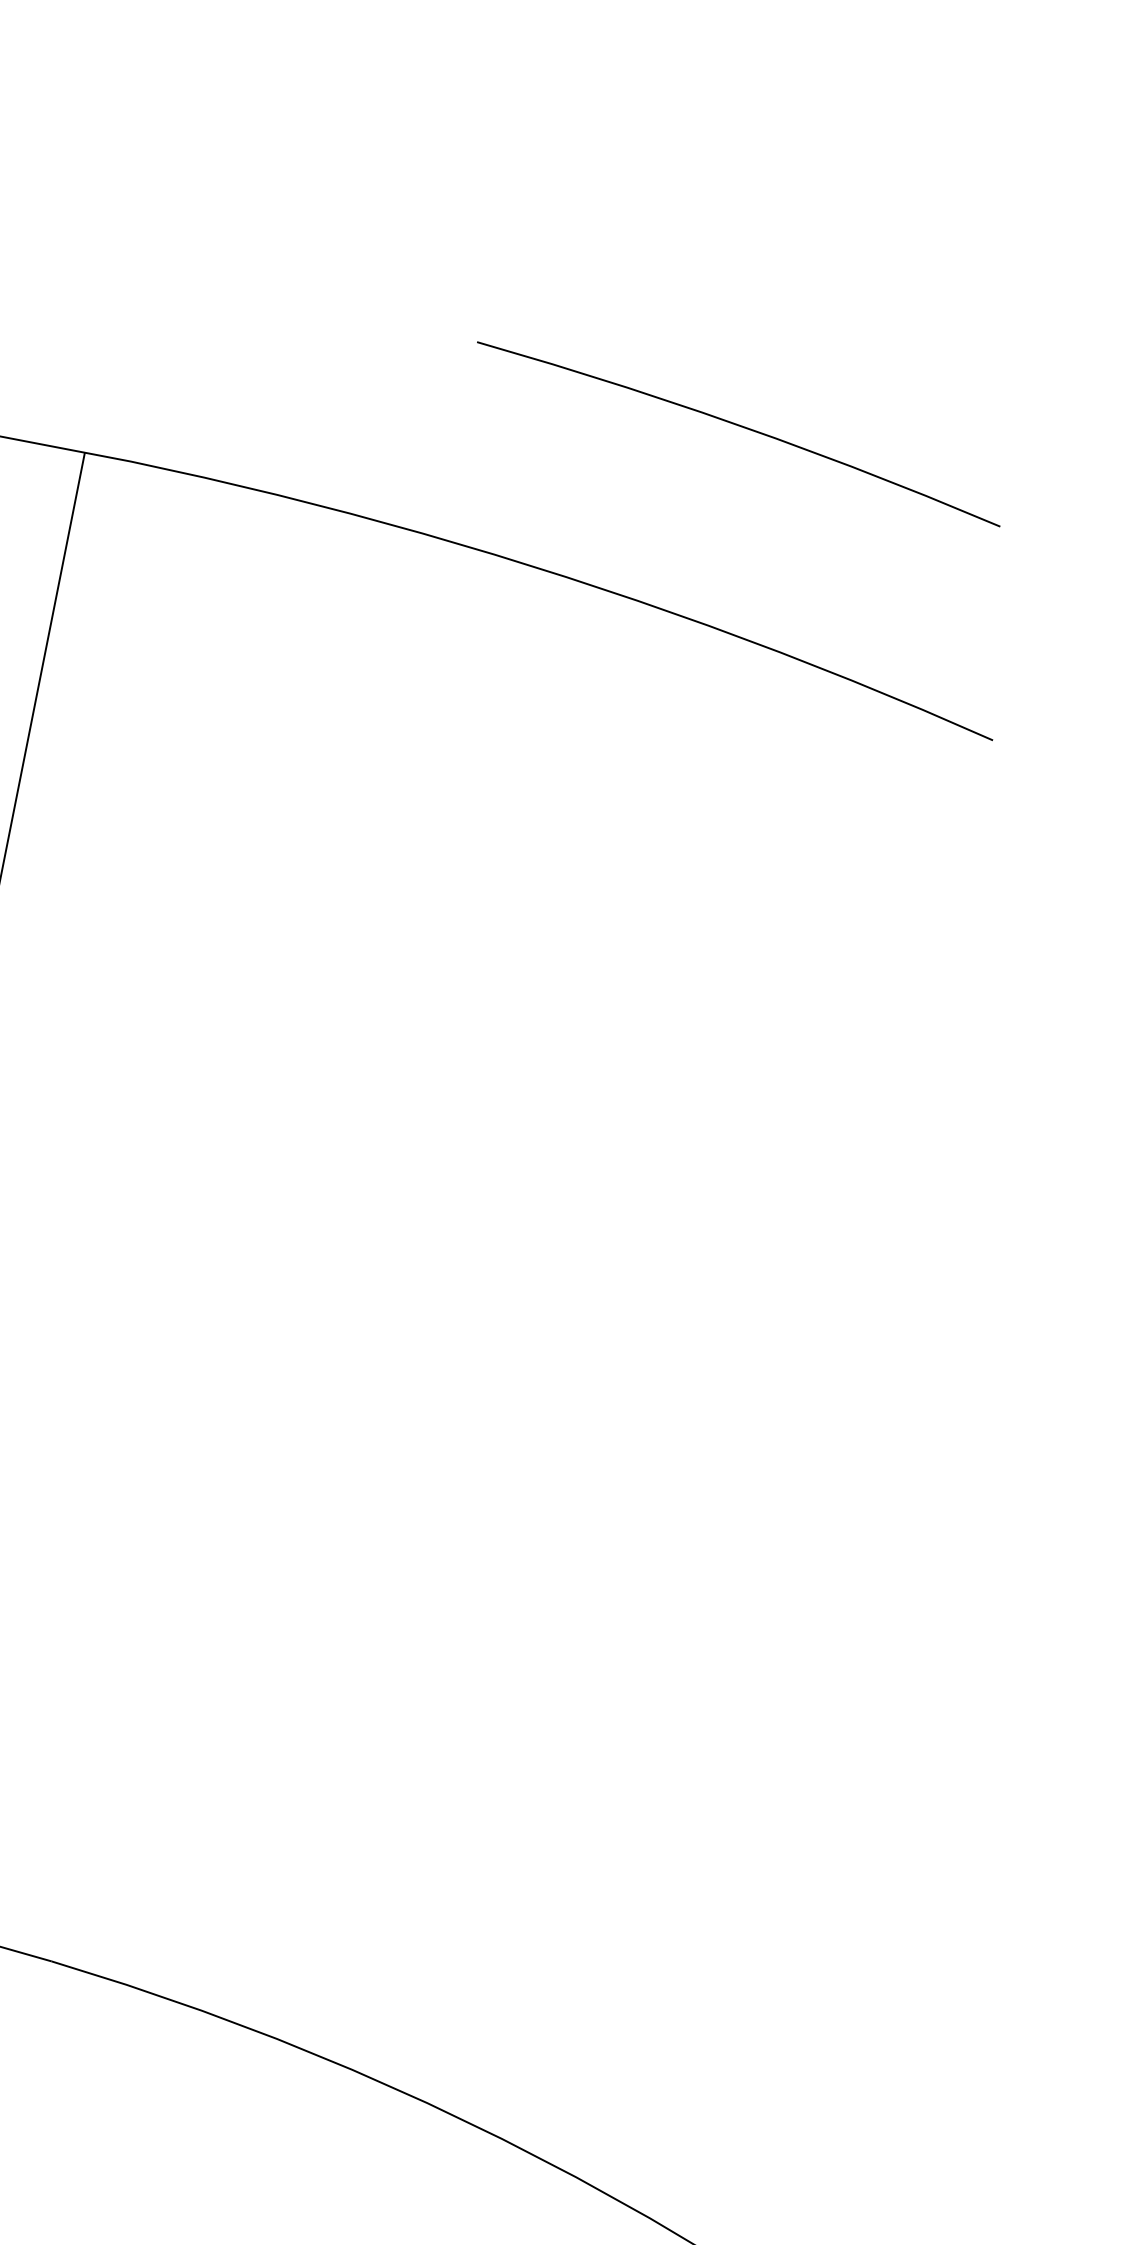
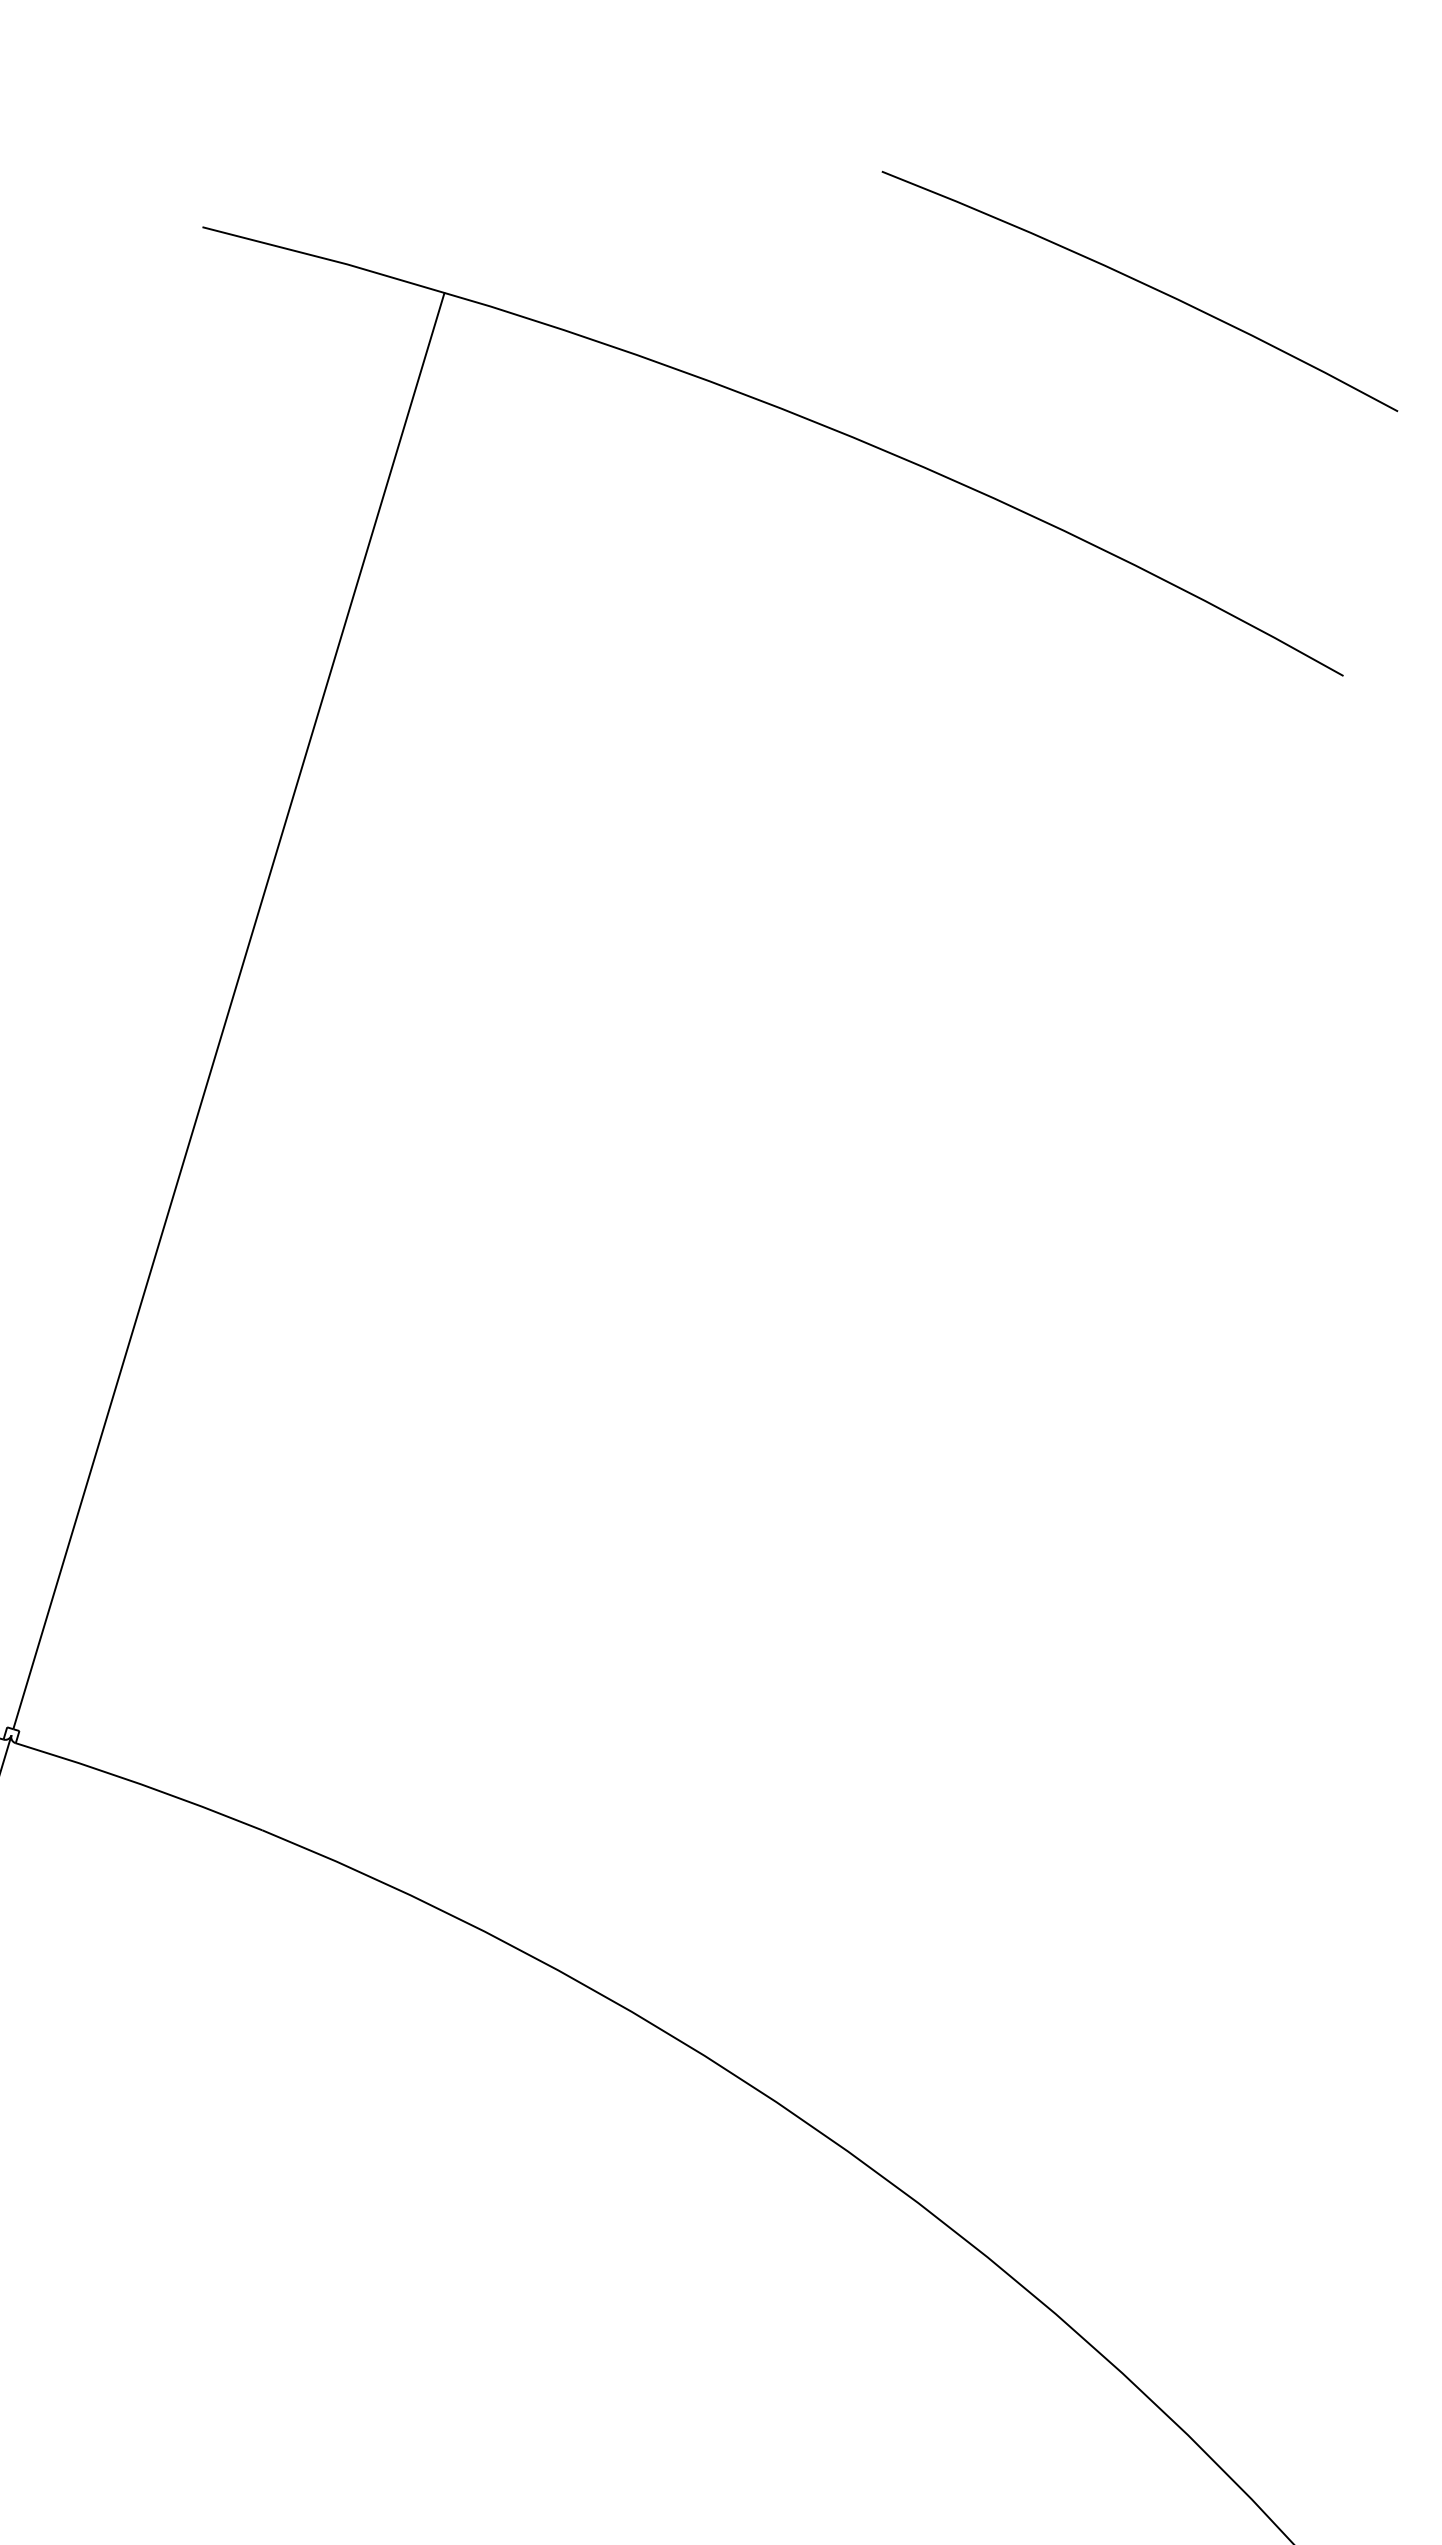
curve: (740, 427) -> (1142, 284), moved

